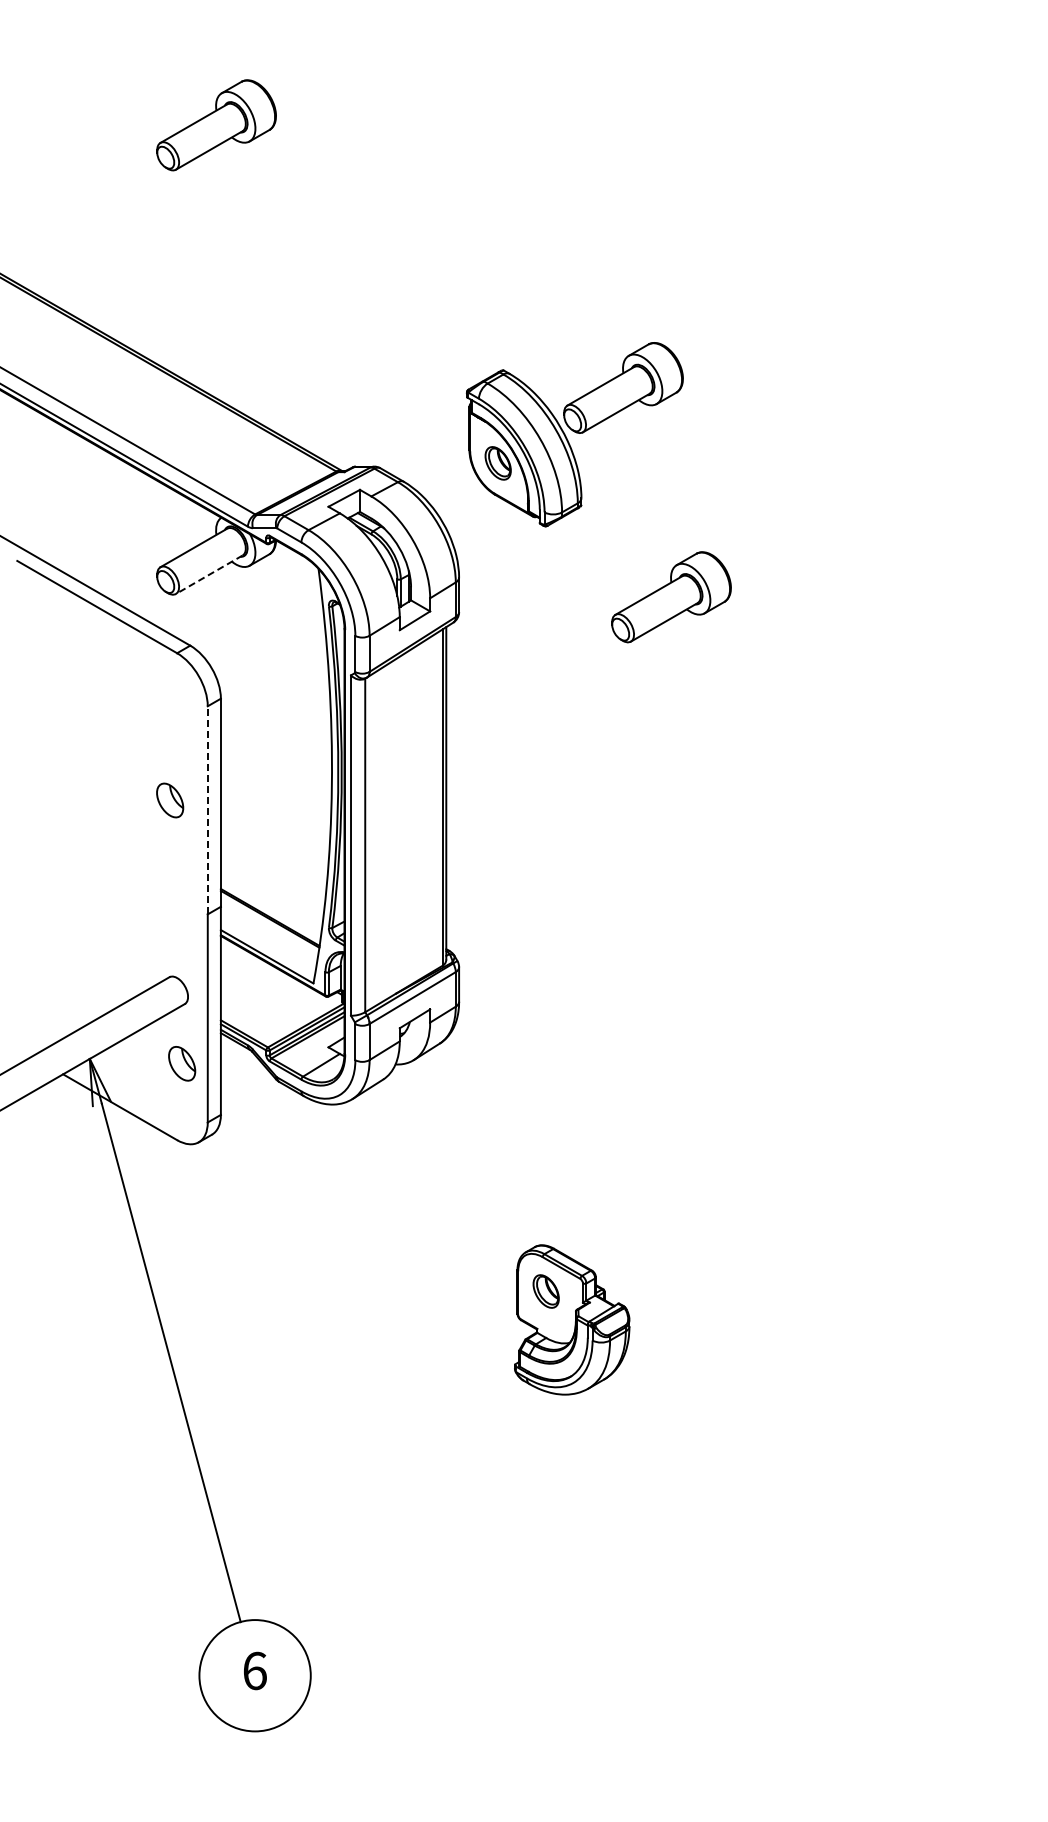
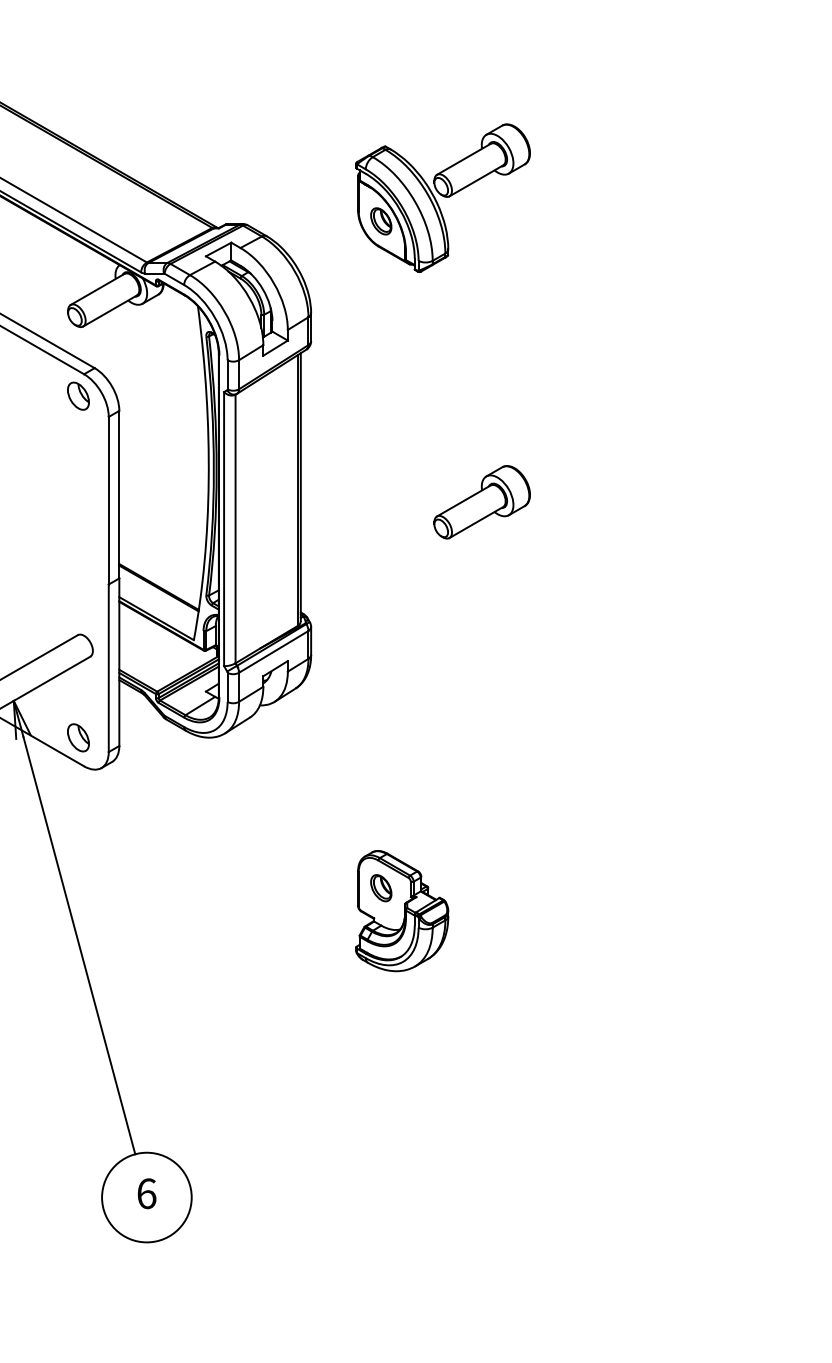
part: (574, 434) -> (442, 198), moved
line: (209, 574) -> (110, 310), dashed -> solid
part: (671, 597) -> (482, 502), moved
part: (170, 800) -> (78, 396), moved
line: (207, 809) -> (108, 500), dashed -> solid
part: (182, 1063) -> (78, 737), moved

